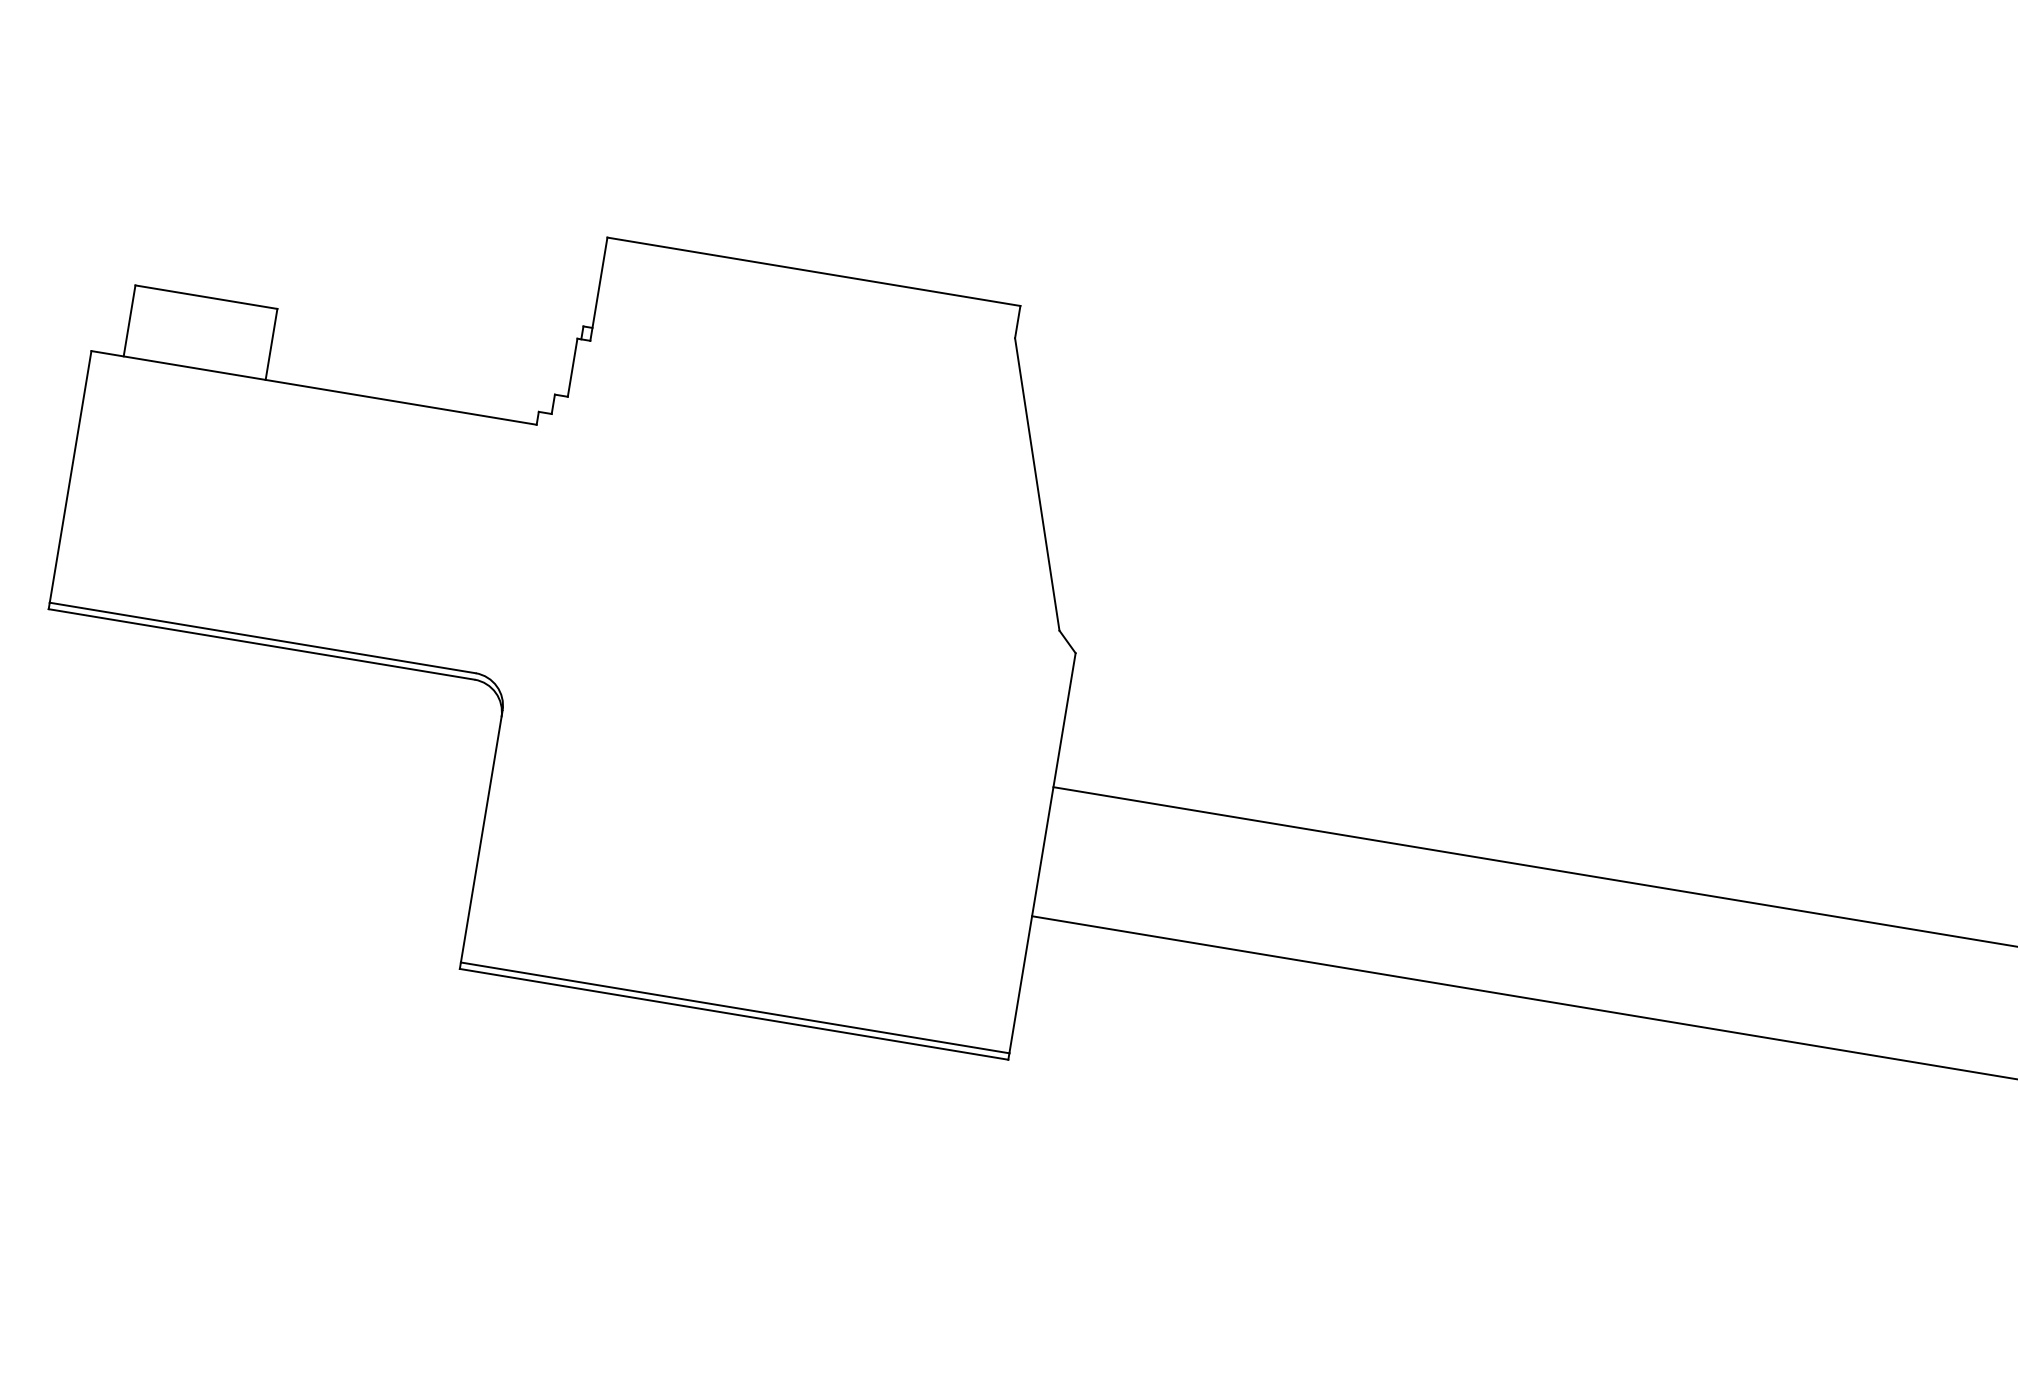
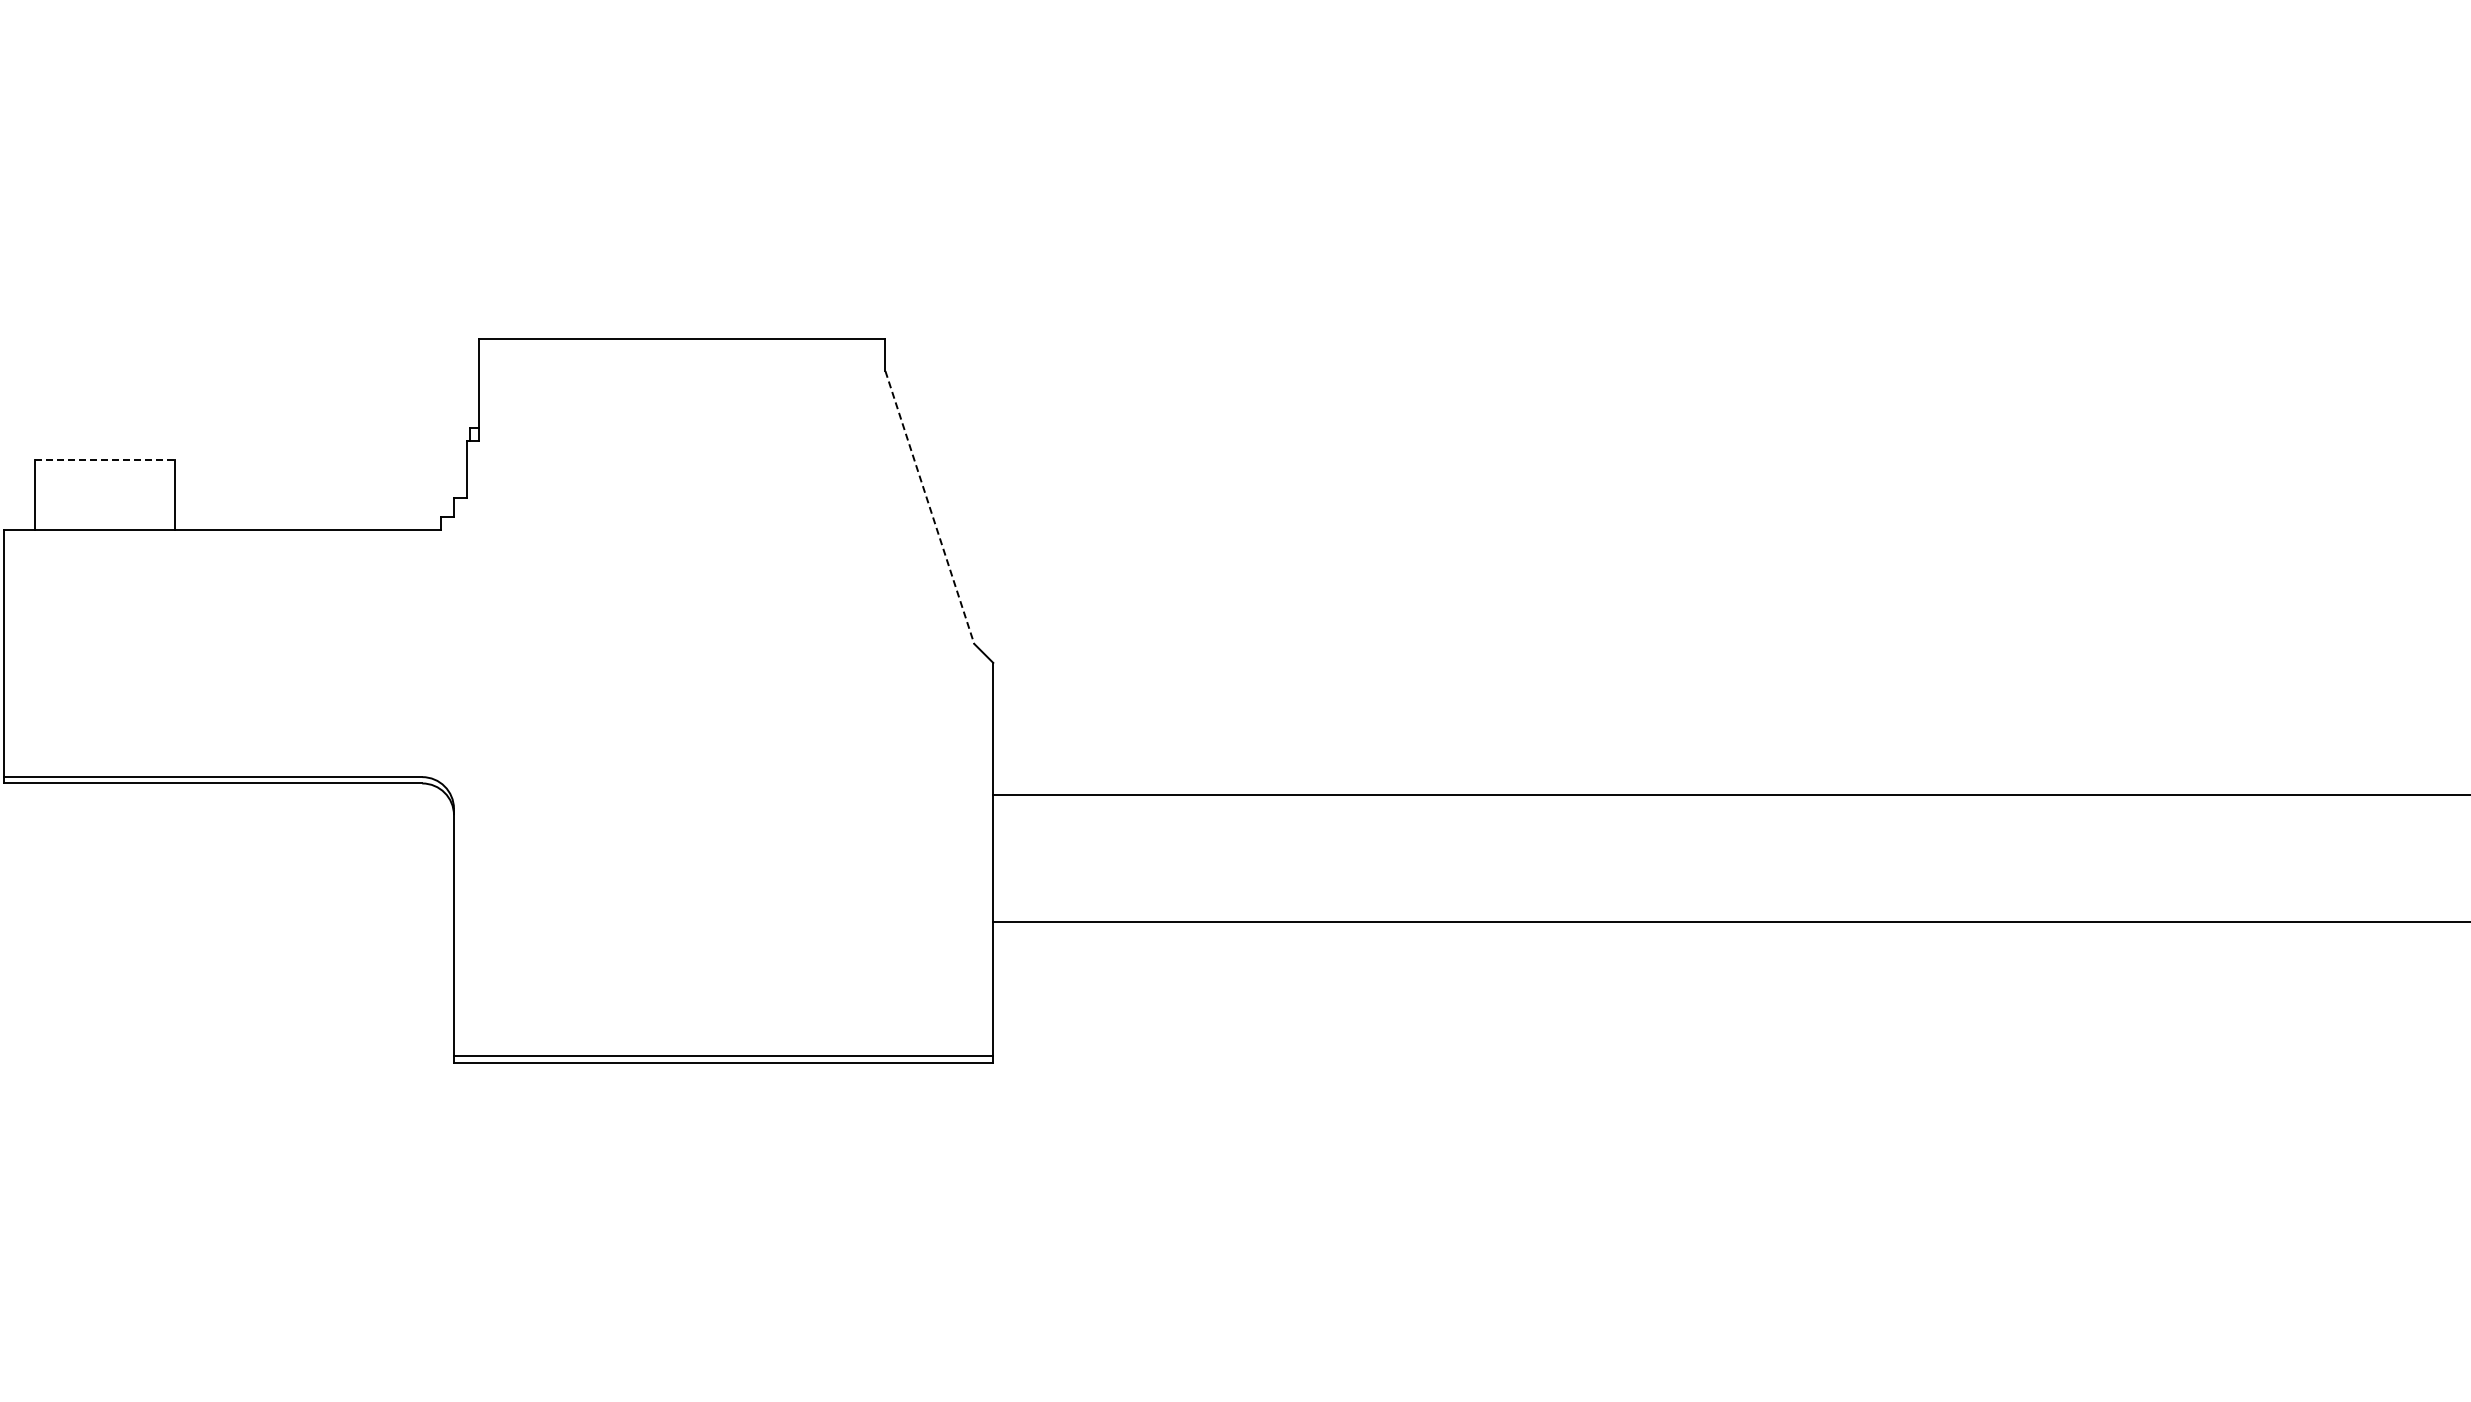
line: (206, 296) -> (105, 459), solid -> dashed
line: (1036, 484) -> (929, 507), solid -> dashed

